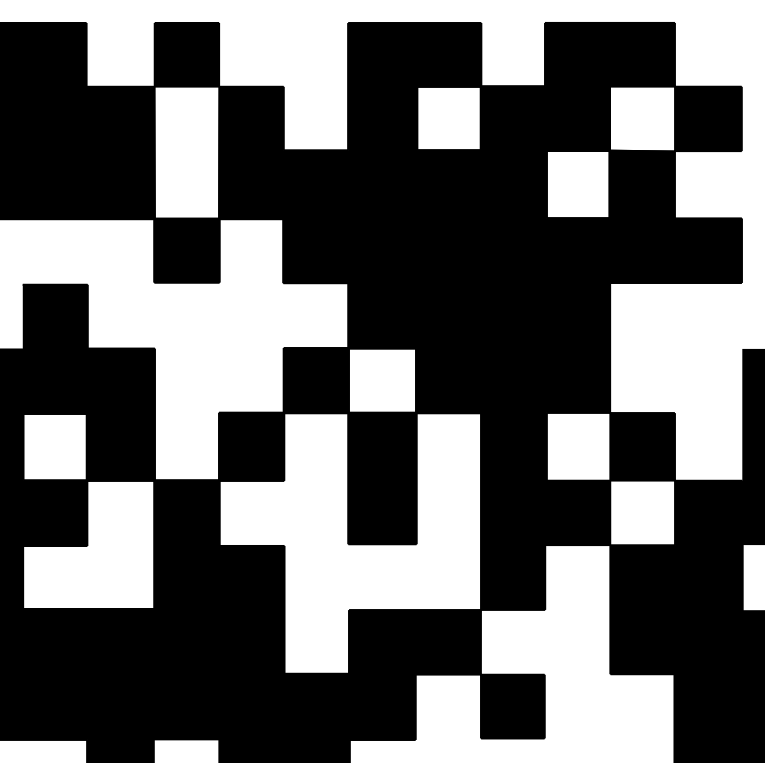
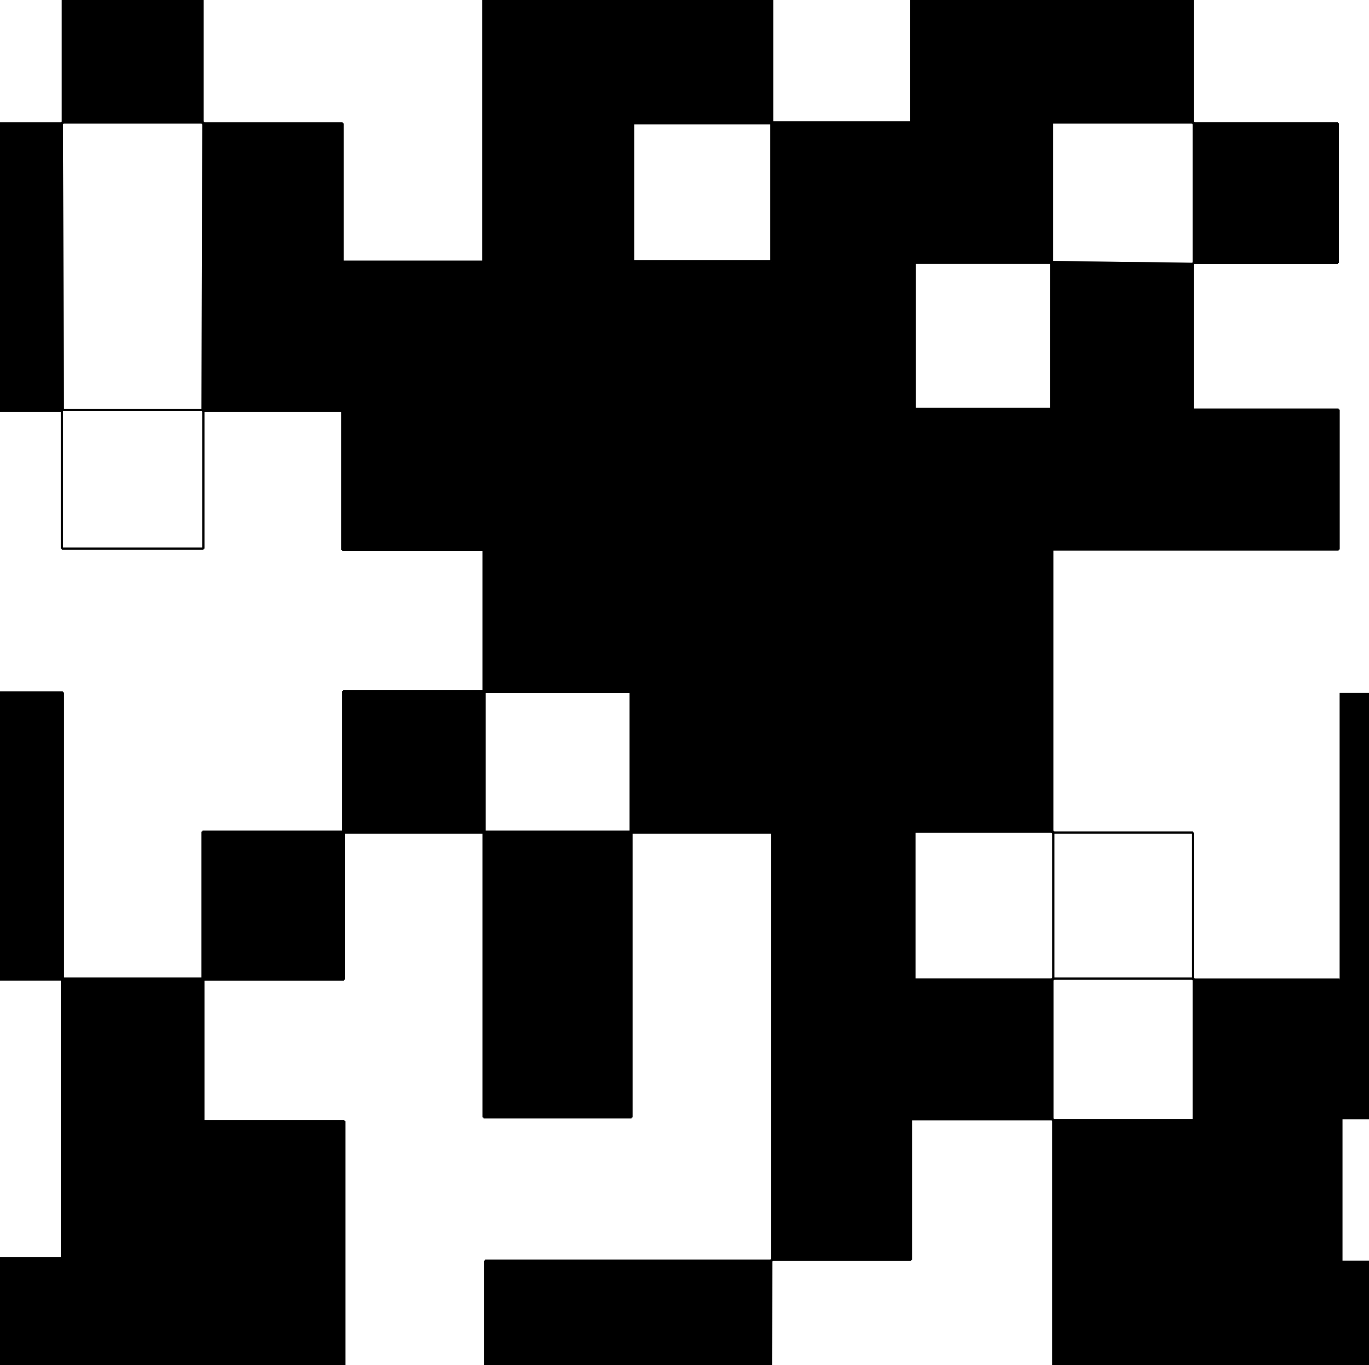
fill: (186, 250) -> (131, 479), removed
fill: (642, 446) -> (1122, 904), removed

